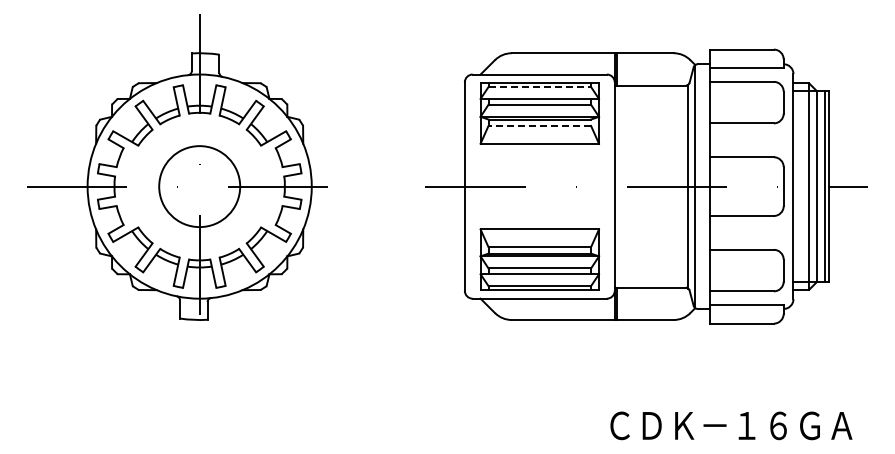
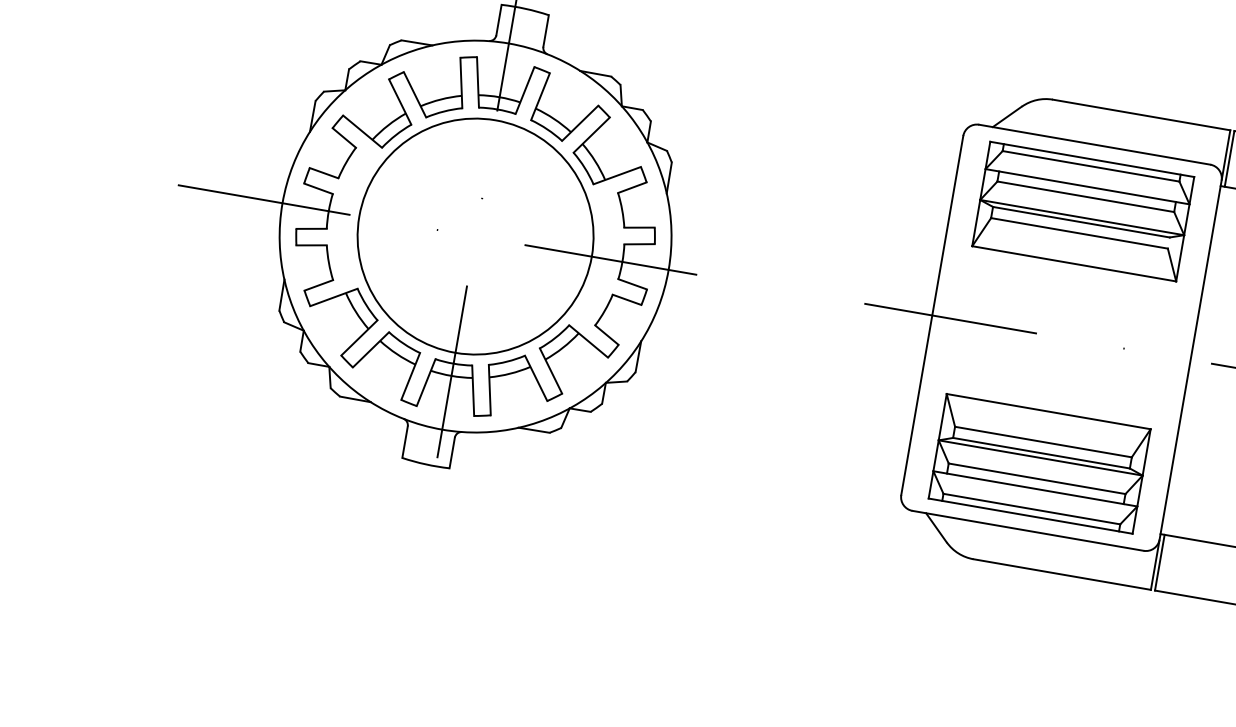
line: (540, 87) -> (1092, 167), dashed -> solid
line: (539, 126) -> (1078, 234), dashed -> solid
circle: (199, 186) -> (475, 236), size x1.67

